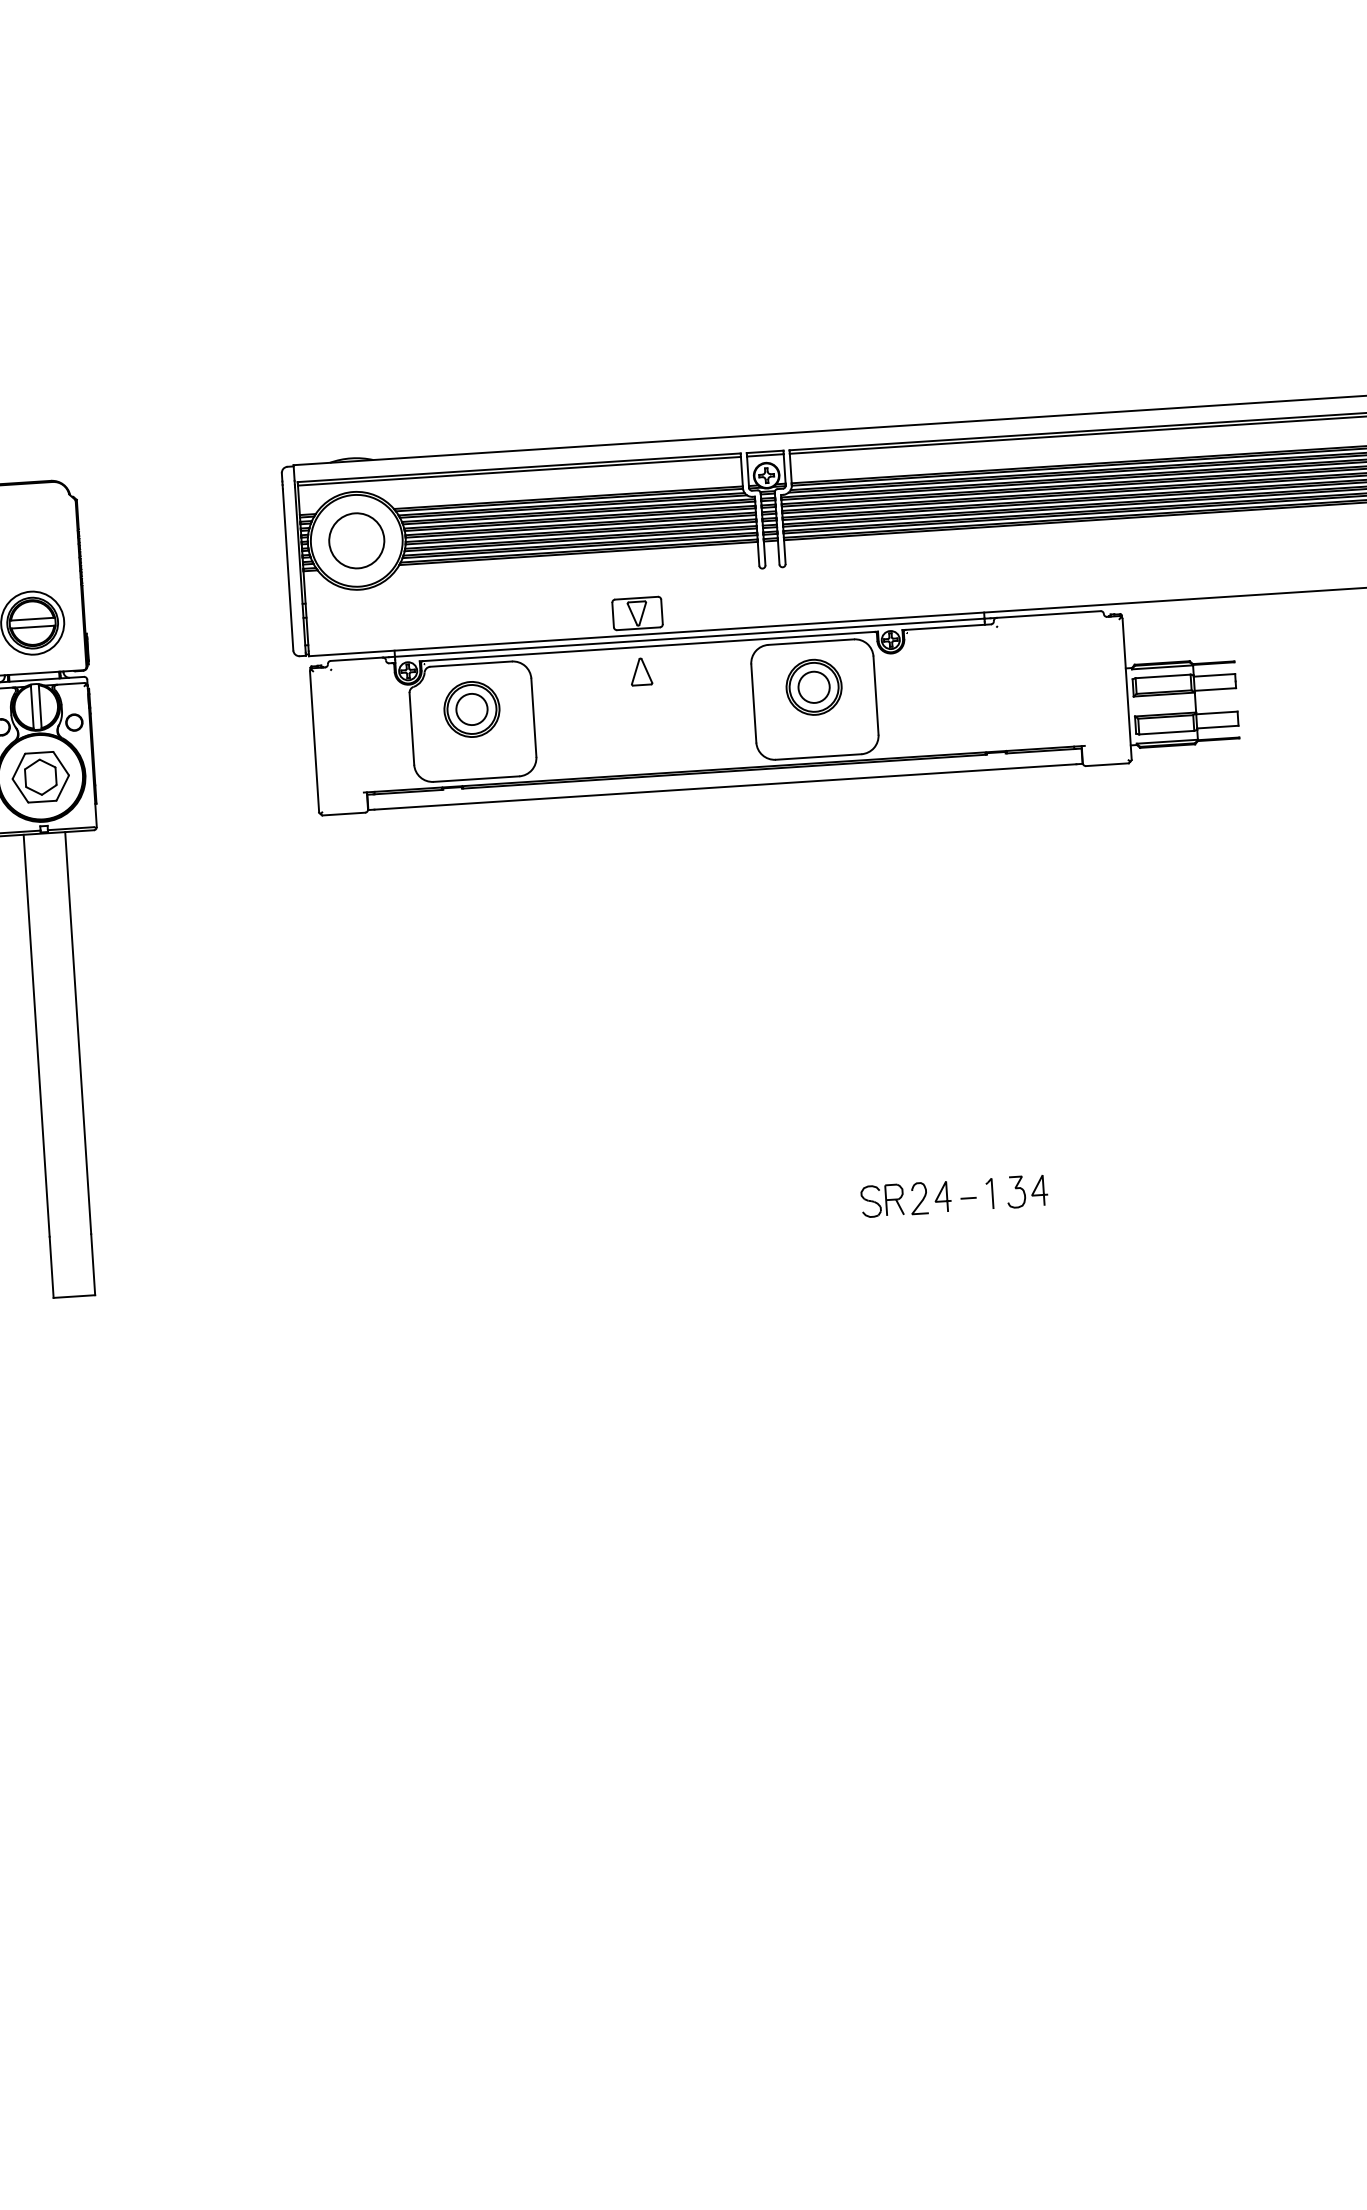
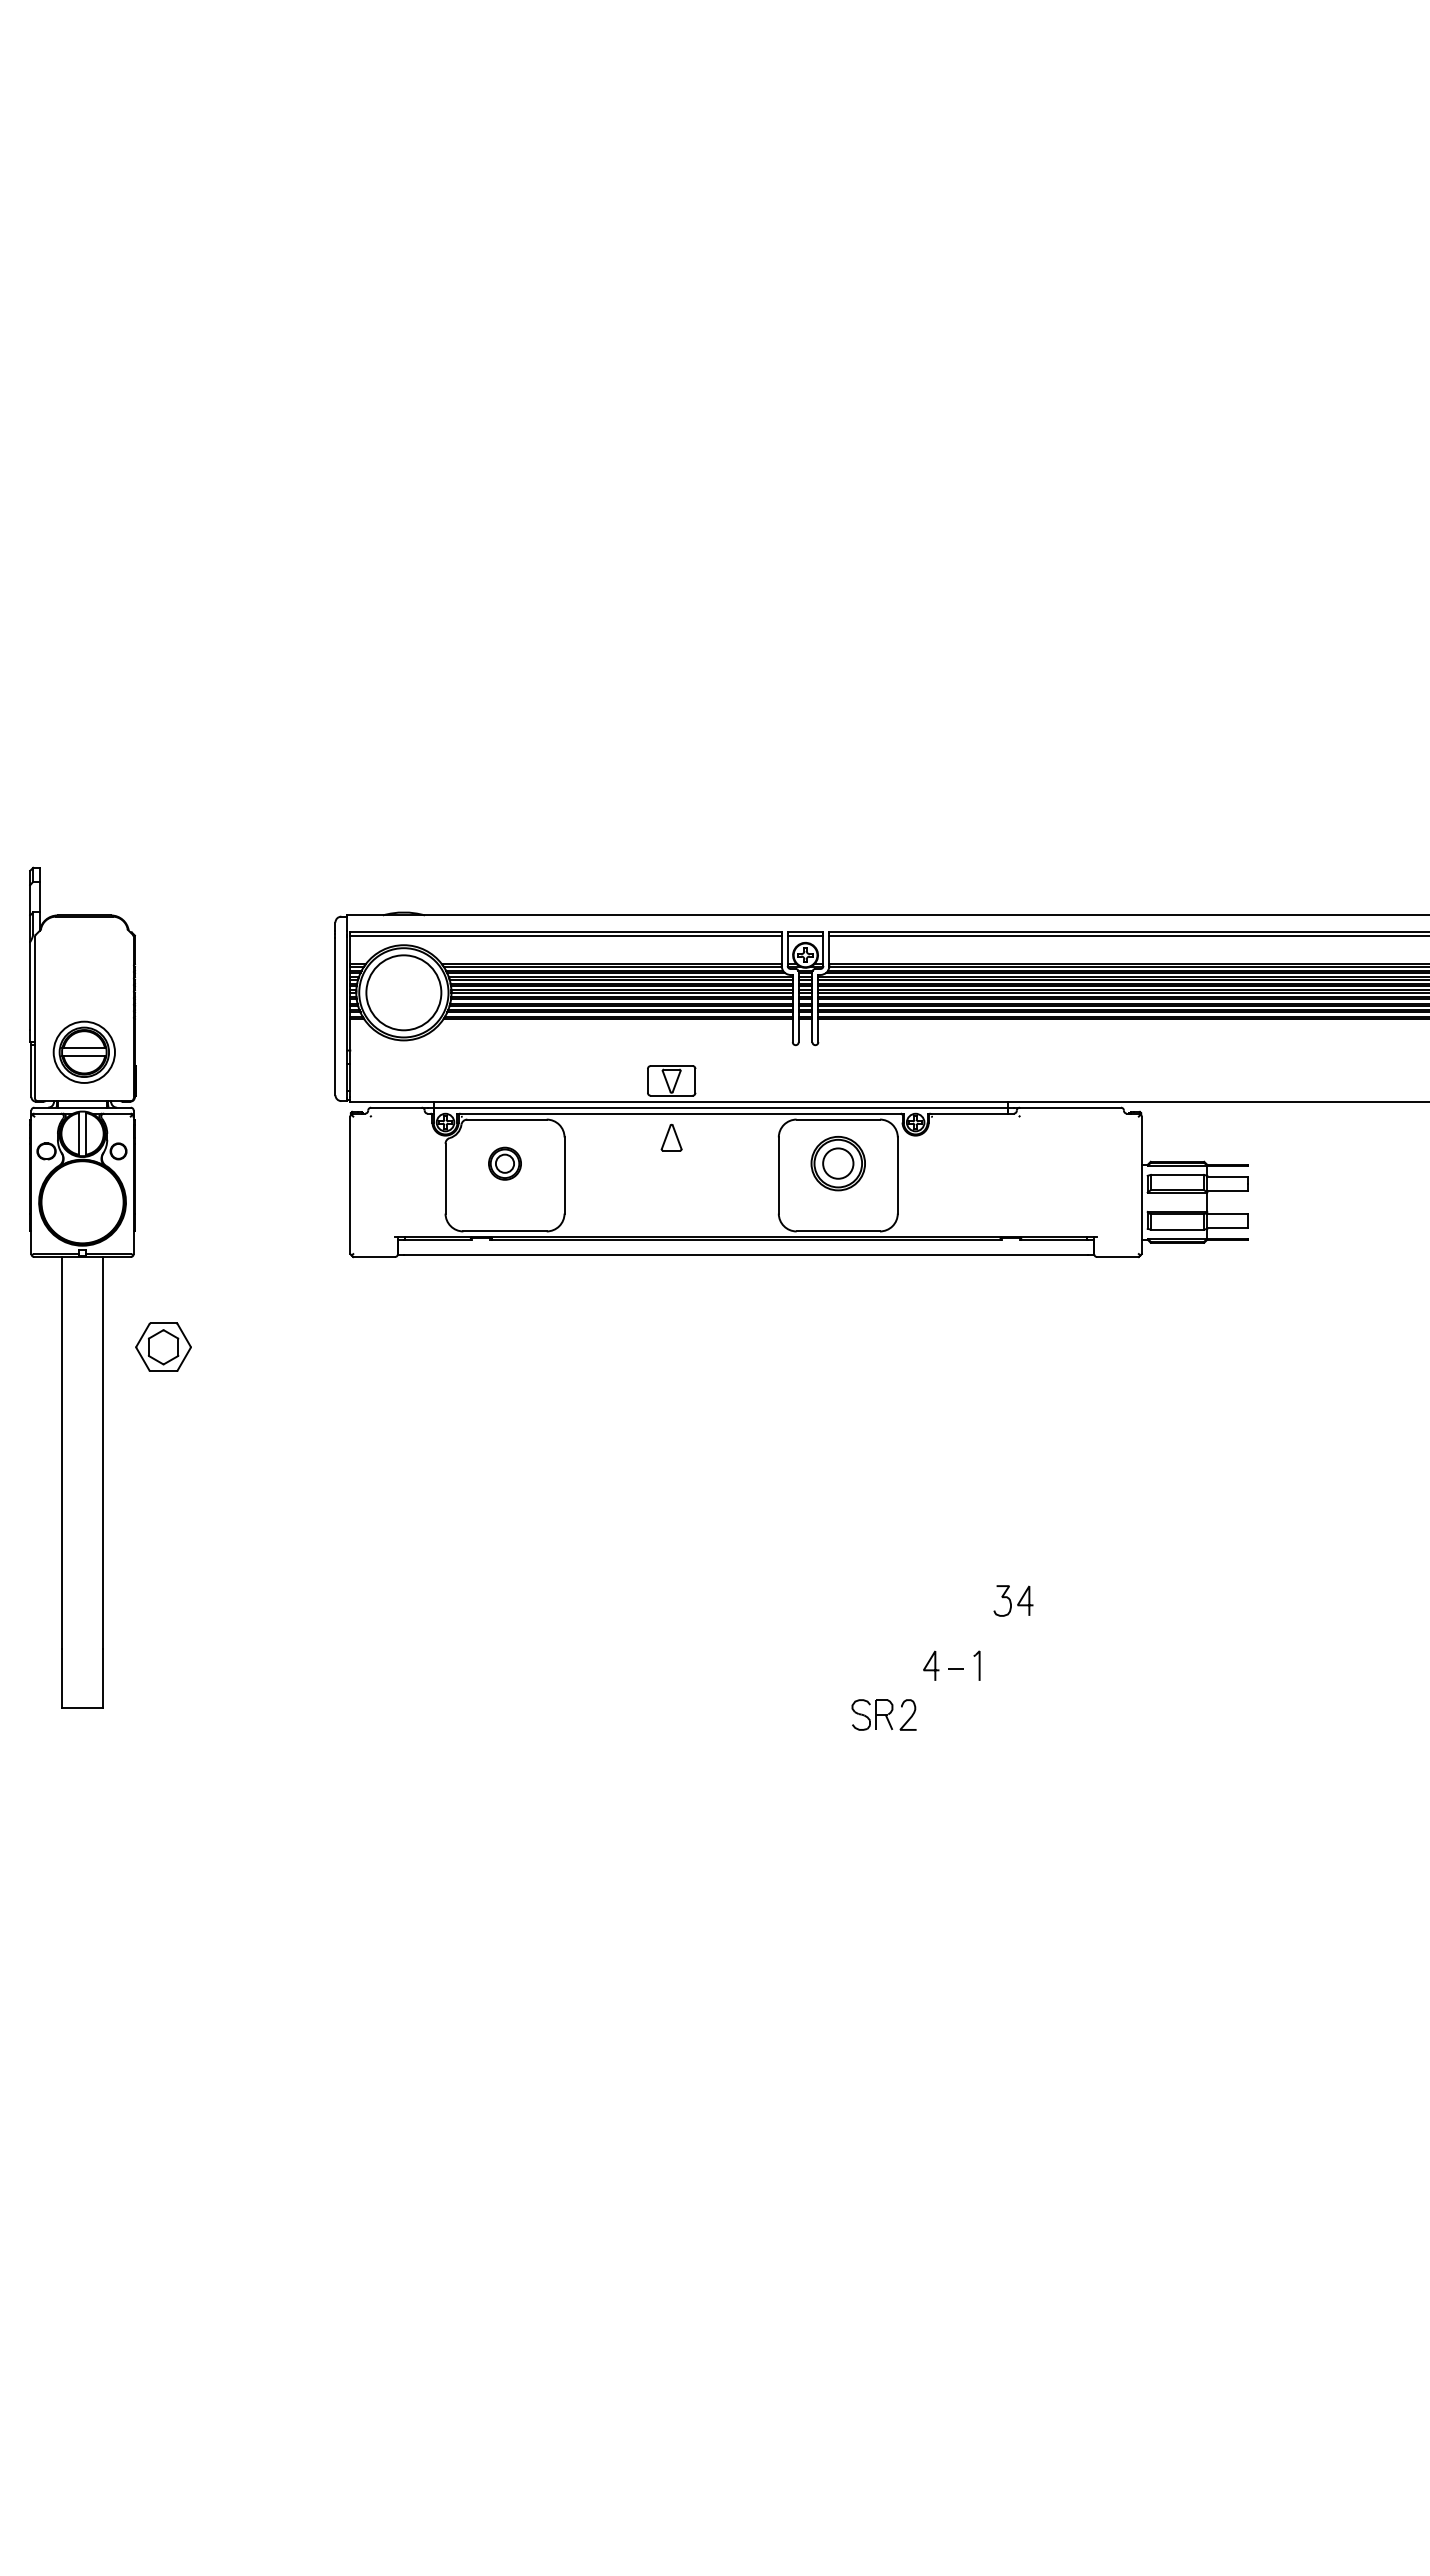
circle: (356, 540) -> (403, 992), size x1.4
part: (471, 709) -> (504, 1163), size x0.6
part: (40, 776) -> (163, 1346), moved
part: (1027, 1190) -> (1013, 1600), moved
part: (893, 1199) -> (883, 1714), moved

